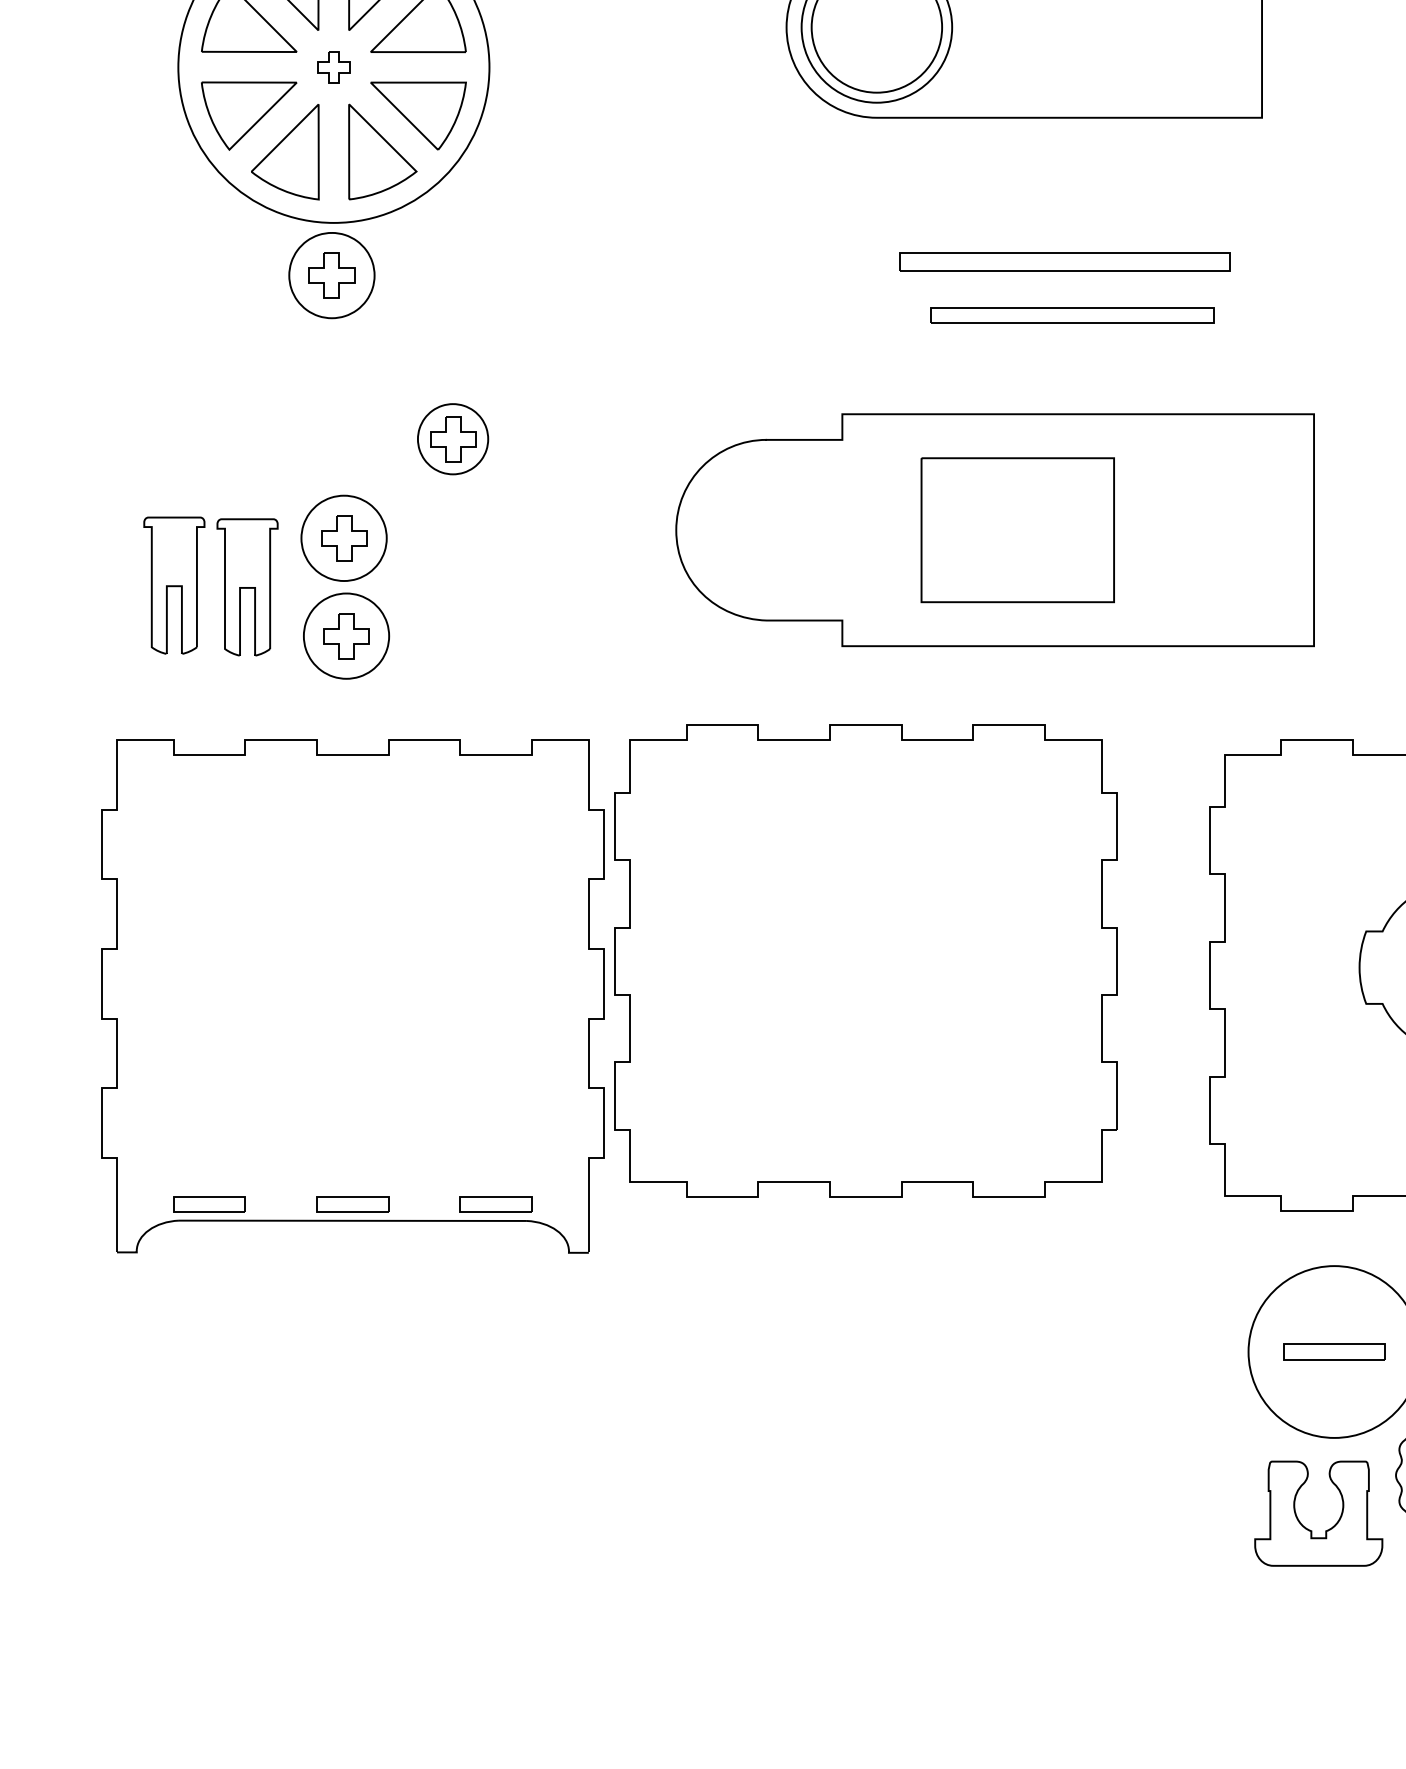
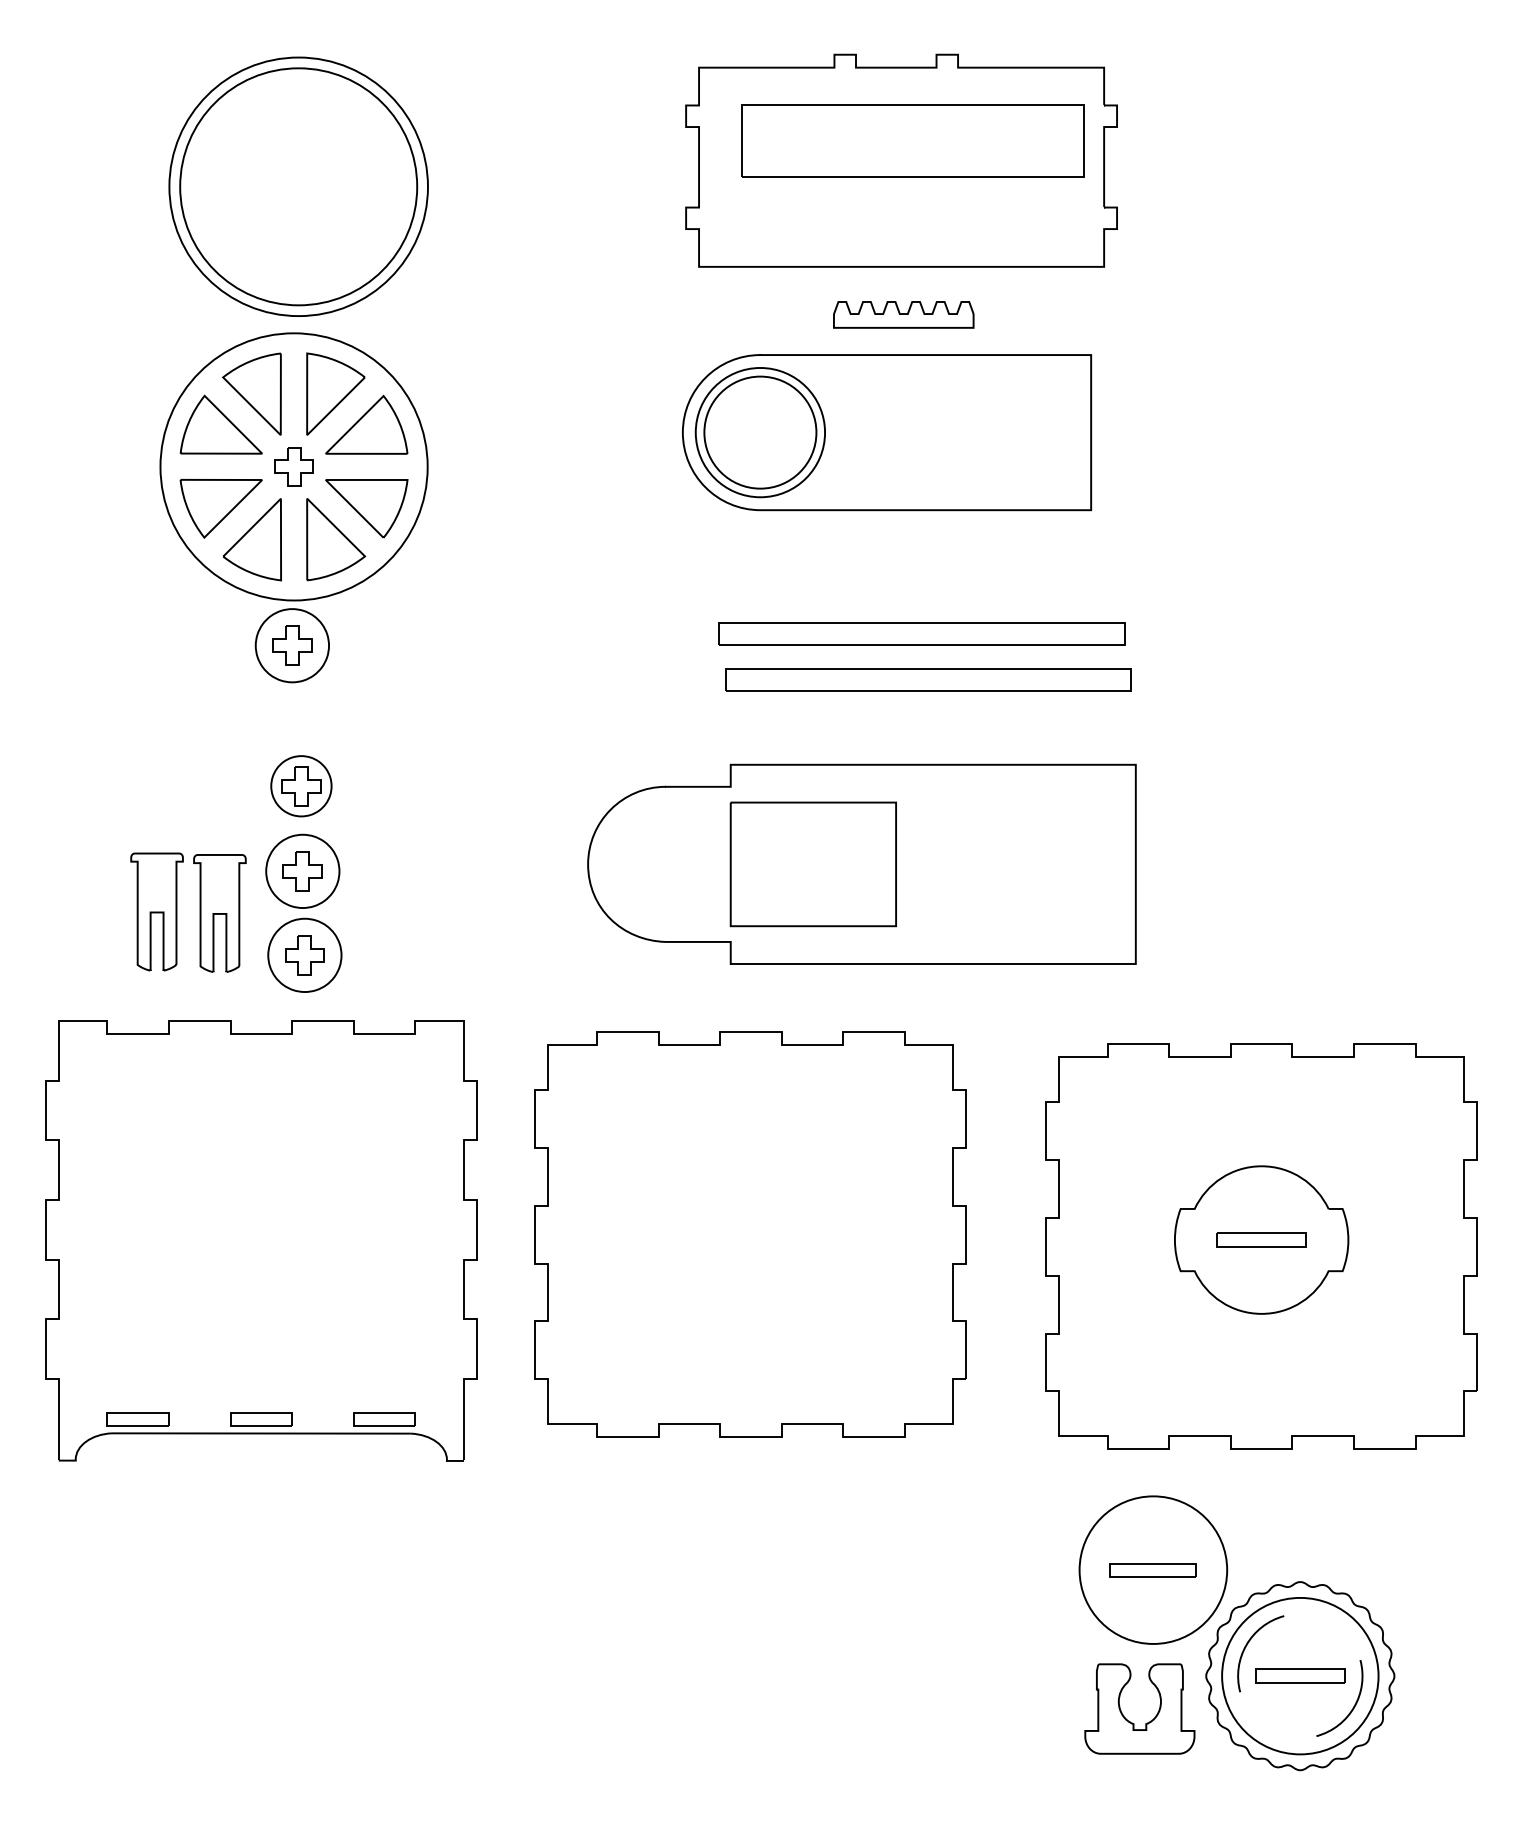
part: (333, 66) -> (293, 466), size x1.43
part: (1064, 261) -> (921, 633), size x1.43
part: (1072, 314) -> (928, 679), size x1.67
part: (453, 439) -> (301, 786), moved
part: (1016, 530) -> (812, 864), moved
part: (353, 996) -> (261, 1240), moved

